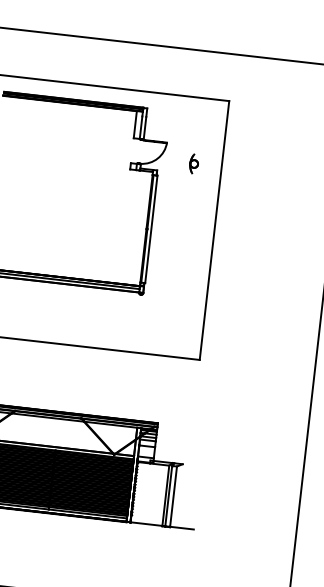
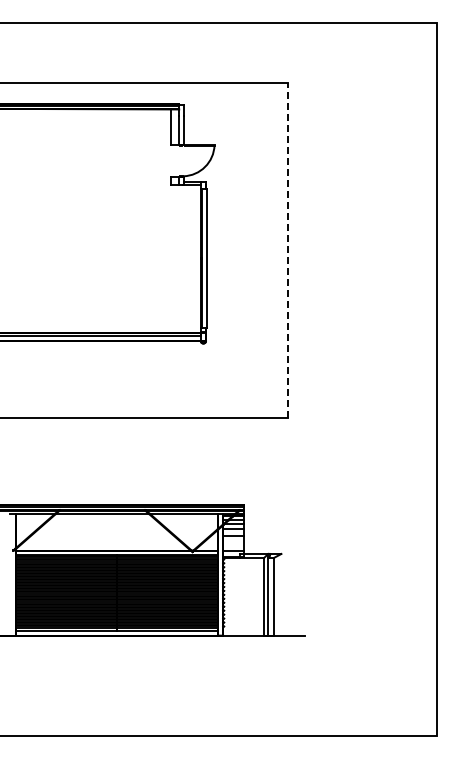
part: (194, 163) -> (252, 168), removed
line: (214, 230) -> (287, 250), solid -> dashed

